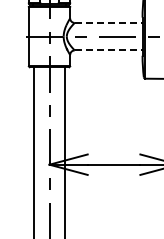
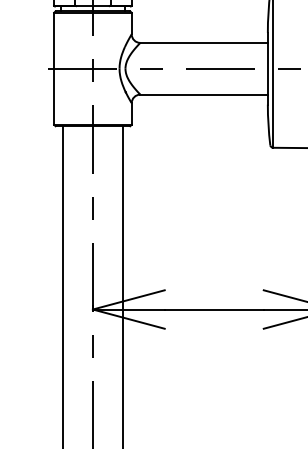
line: (108, 22) -> (203, 42), dashed -> solid
line: (108, 50) -> (203, 94), dashed -> solid

